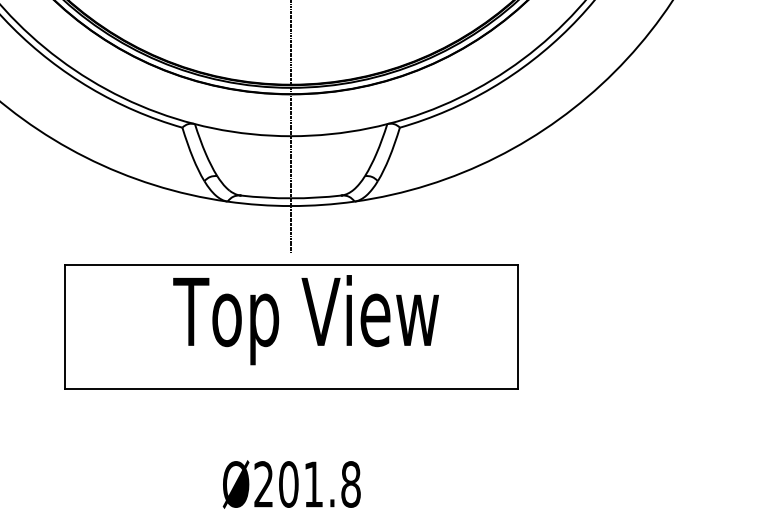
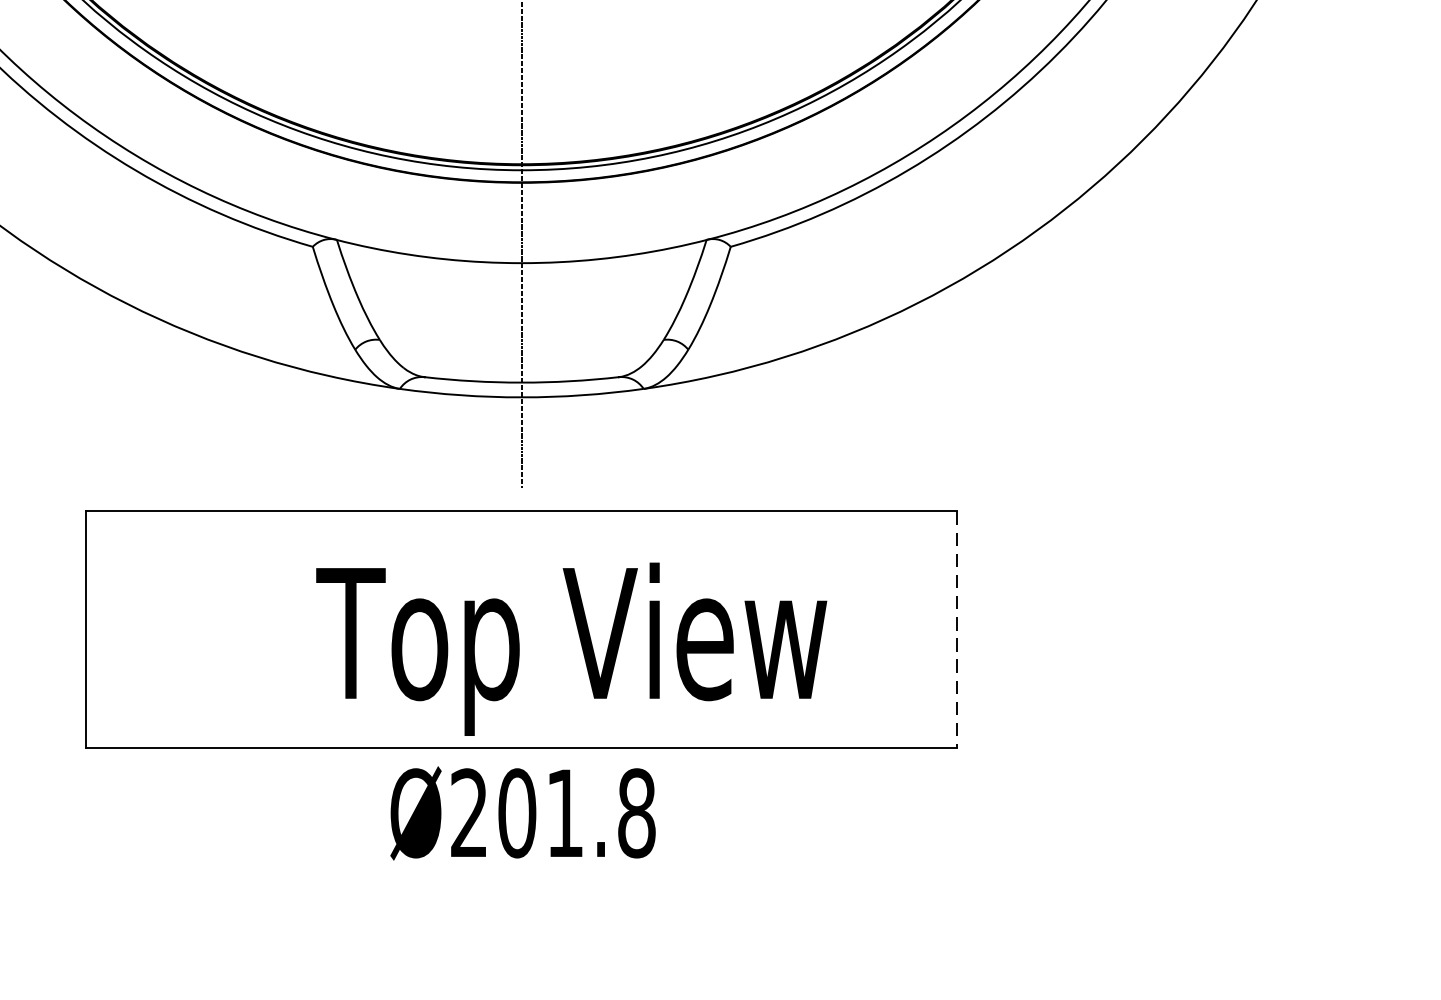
text: (305, 320) -> (570, 650), moved
line: (517, 327) -> (956, 630), solid -> dashed
text: (291, 484) -> (522, 813), moved

